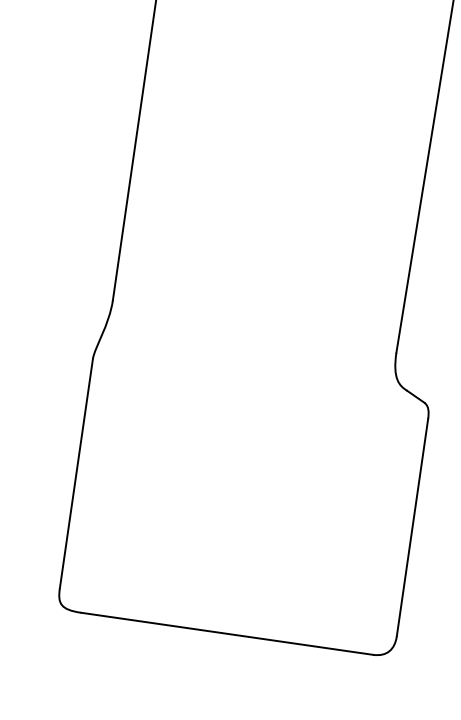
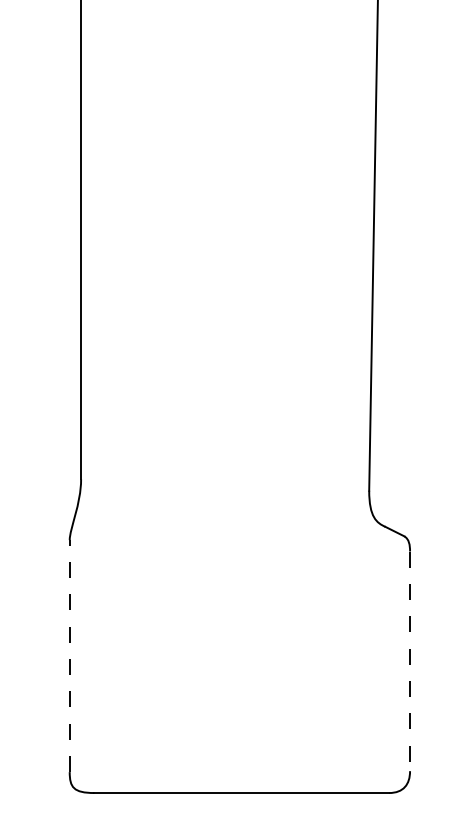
line: (76, 474) -> (69, 656), solid -> dashed
line: (412, 527) -> (410, 661), solid -> dashed

